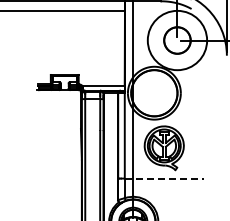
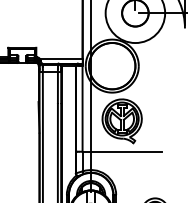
line: (164, 178) -> (122, 151), dashed -> solid

